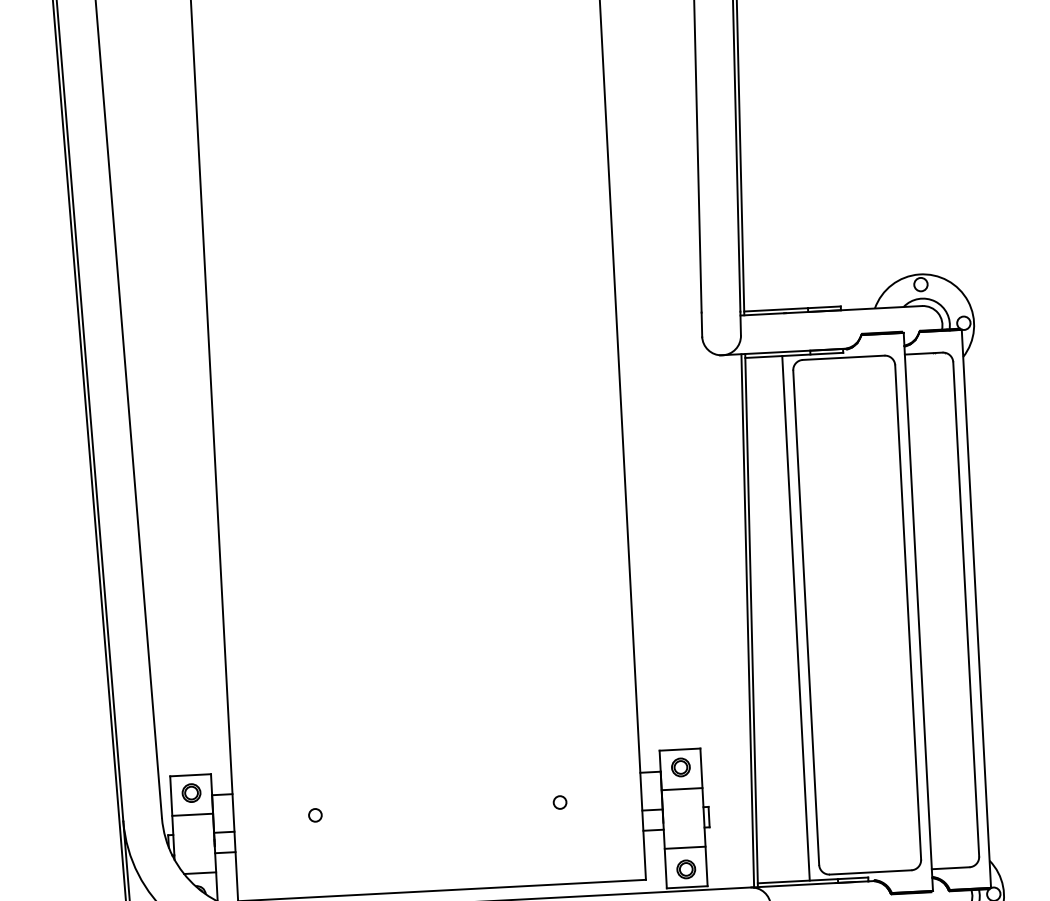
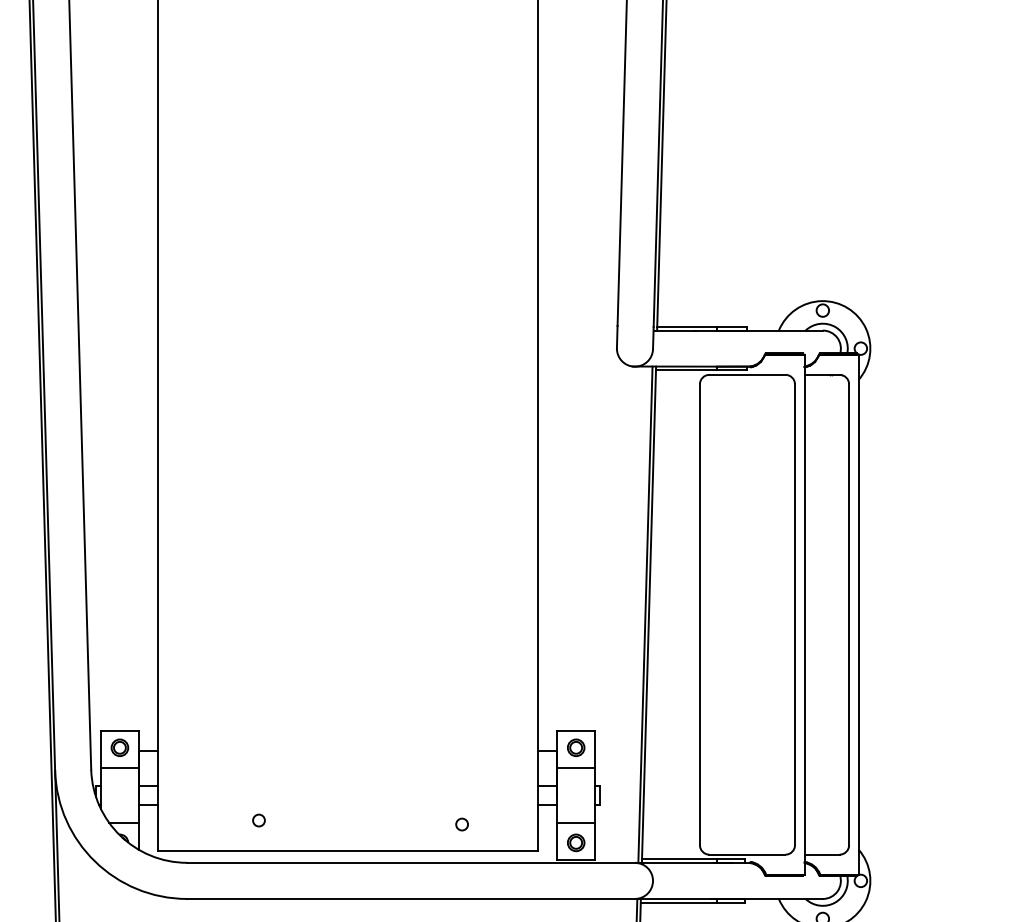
line: (796, 618) -> (690, 614), removed
circle: (559, 802) -> (461, 824), moved
circle: (314, 815) -> (258, 820), moved

